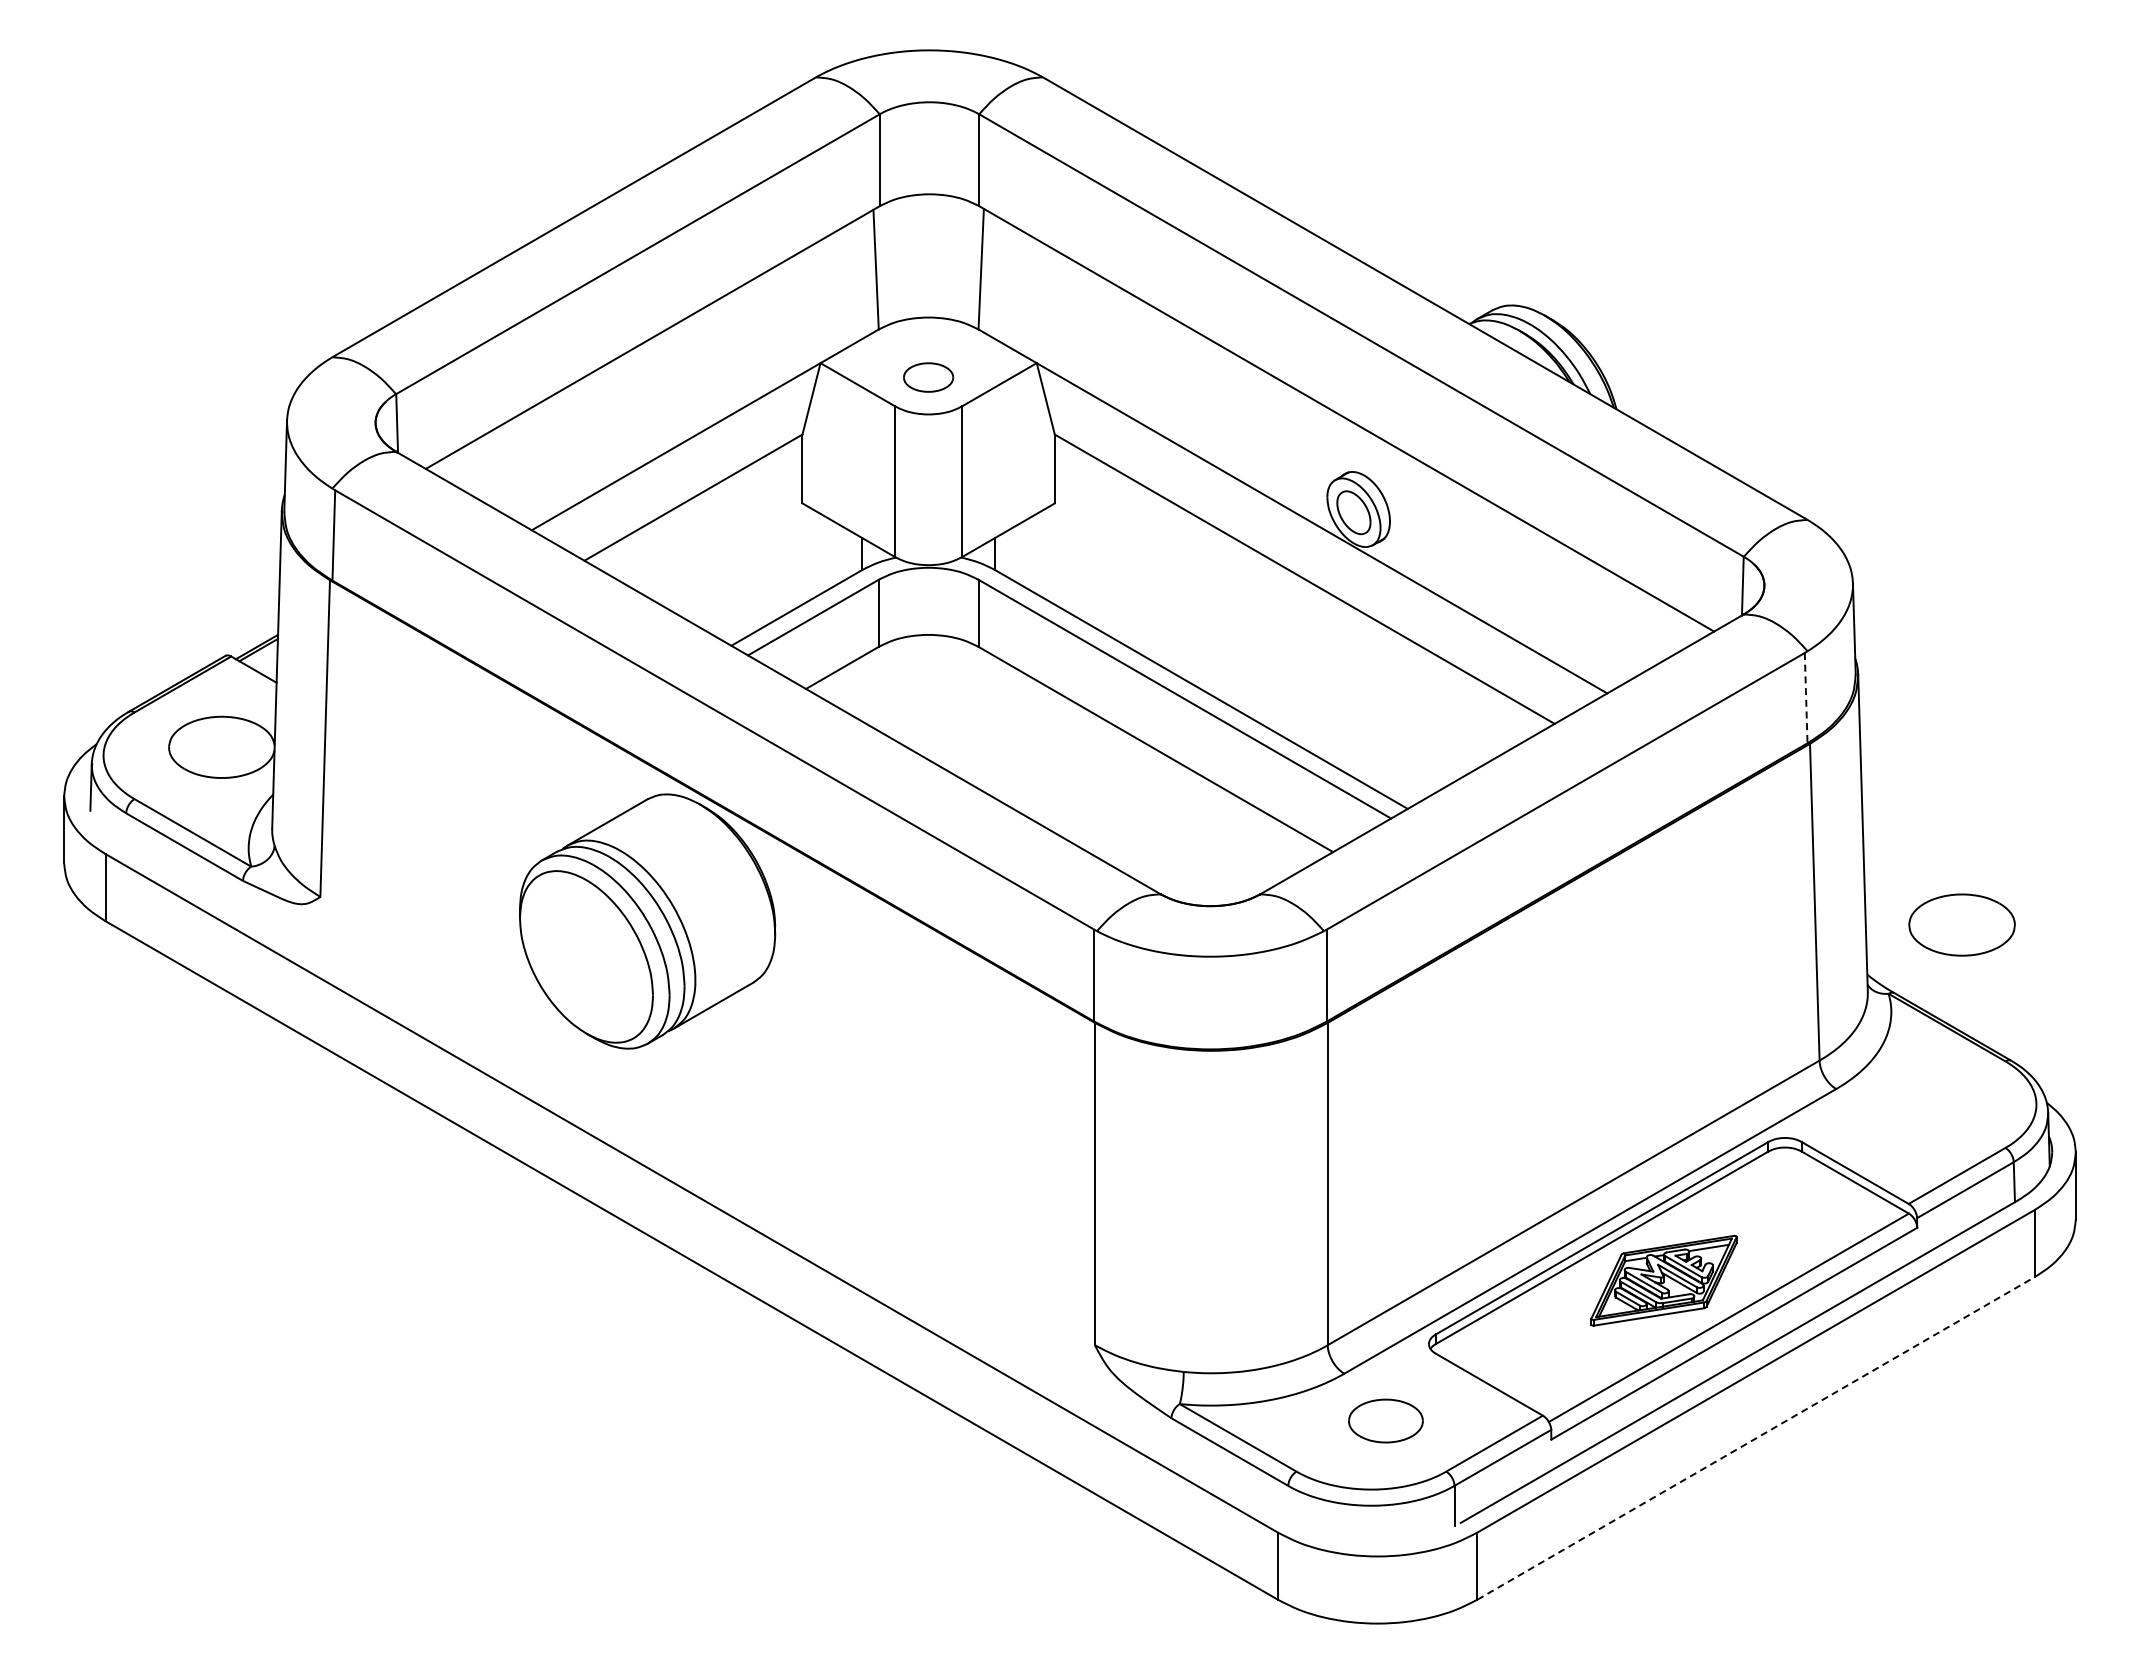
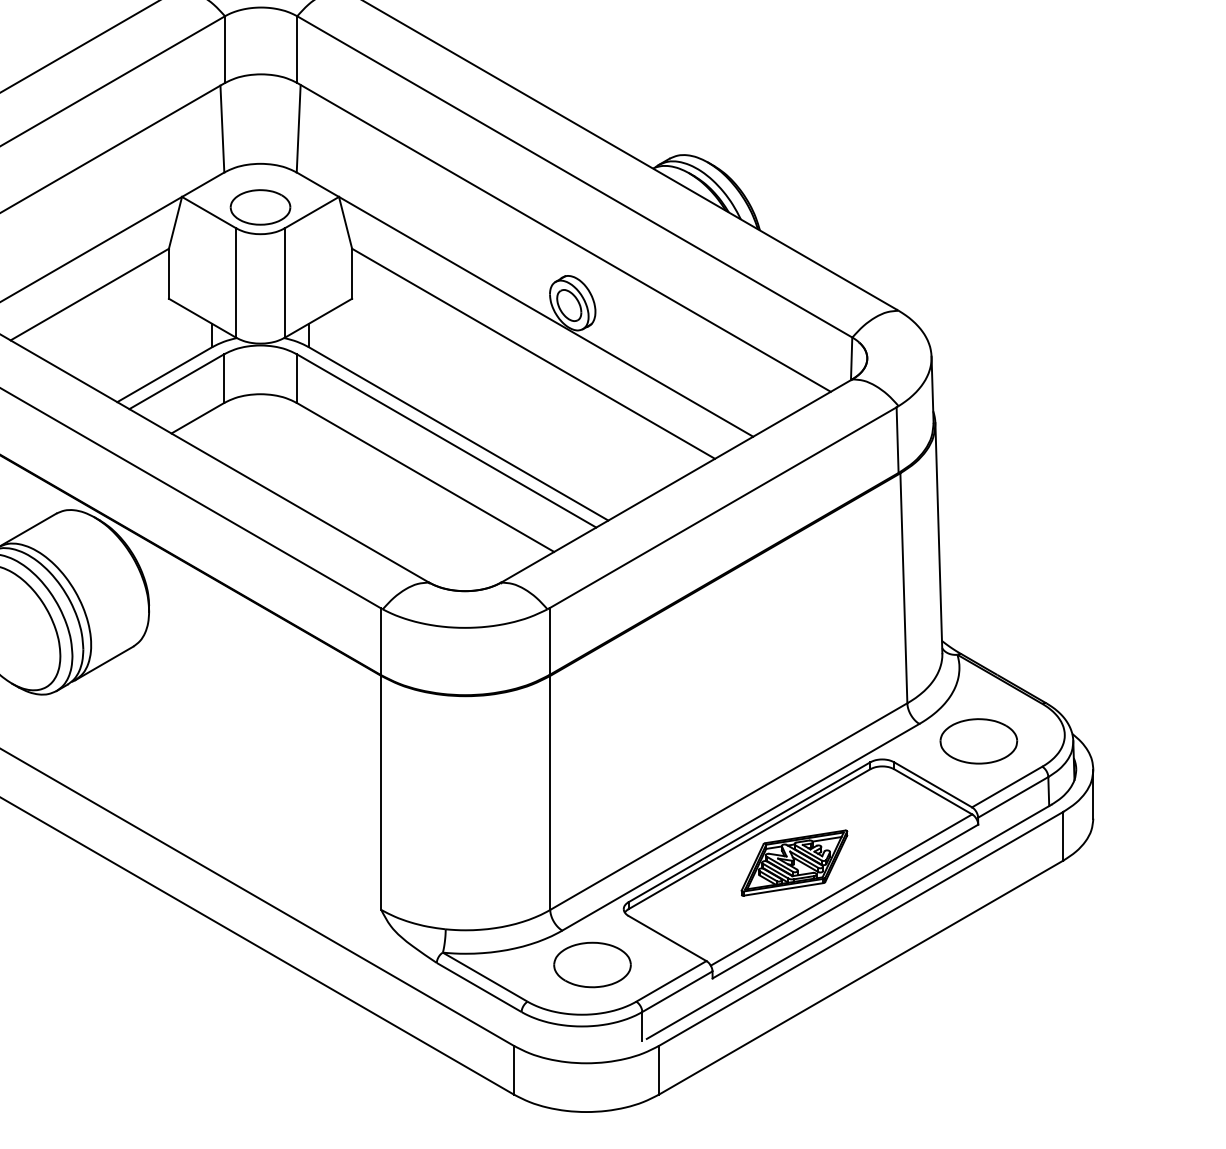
part: (928, 377) -> (260, 207), size x1.67
line: (1806, 698) -> (897, 440), dashed -> solid
part: (1961, 924) -> (978, 740), moved
part: (1385, 1420) -> (592, 964), size x1.43
line: (1755, 1438) -> (860, 977), dashed -> solid

